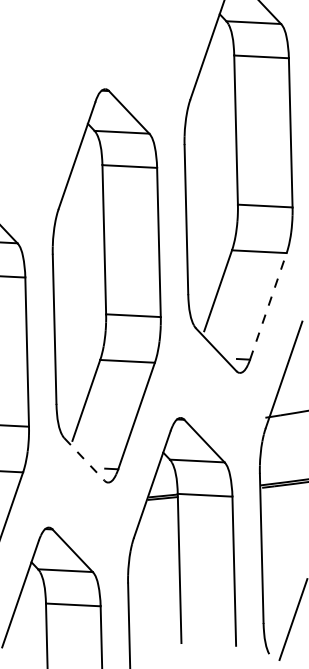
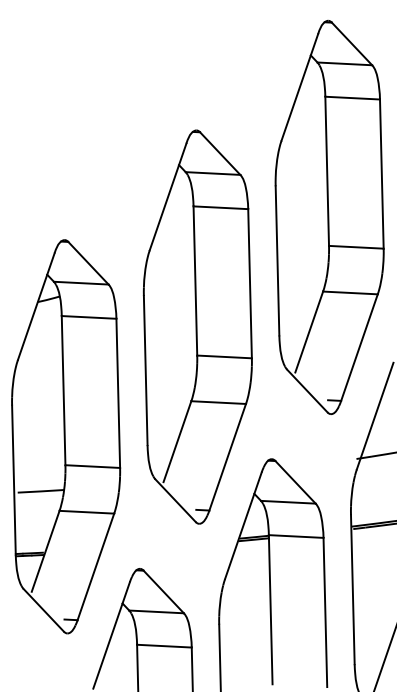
line: (268, 306) -> (359, 347), dashed -> solid
line: (84, 460) -> (175, 501), dashed -> solid

